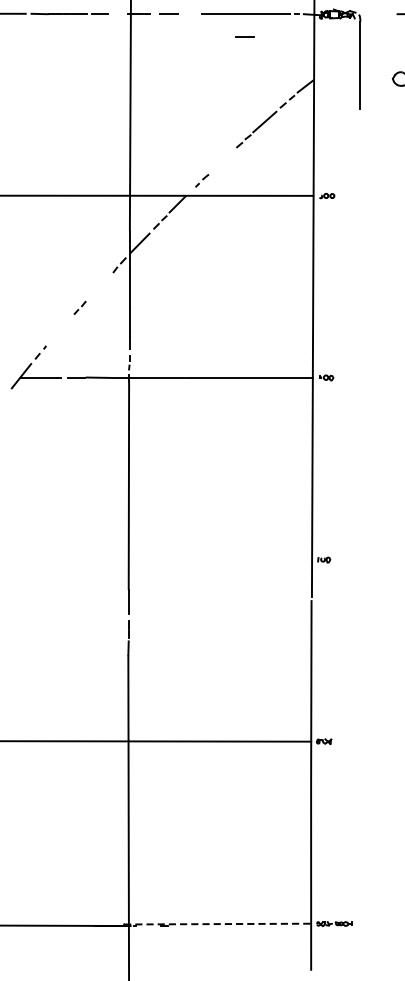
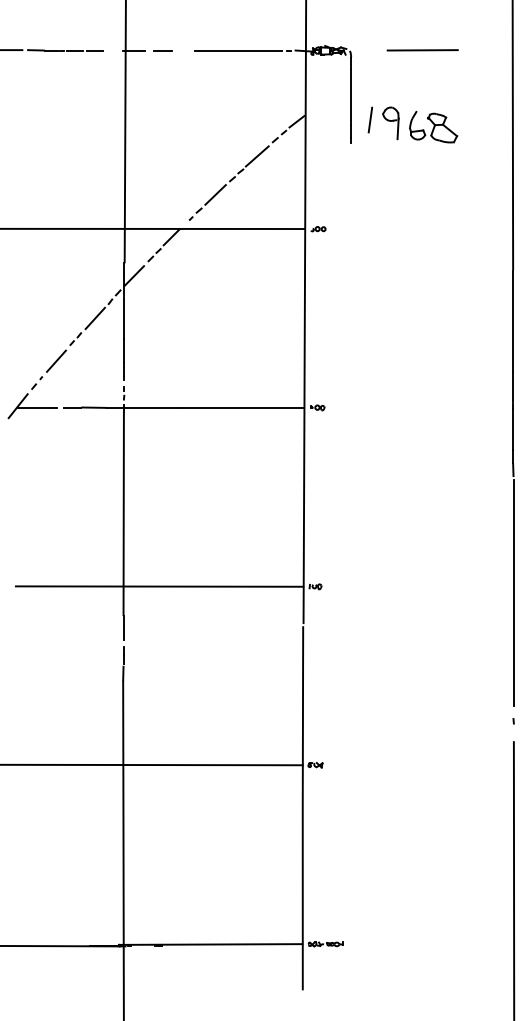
line: (244, 36) -> (237, 72), removed
line: (380, 84) -> (370, 119), added
line: (222, 160) -> (215, 194), added
line: (99, 286) -> (94, 318), added
line: (59, 329) -> (55, 360), added
line: (165, 559) -> (159, 586), added
line: (217, 924) -> (210, 944), dashed -> solid

